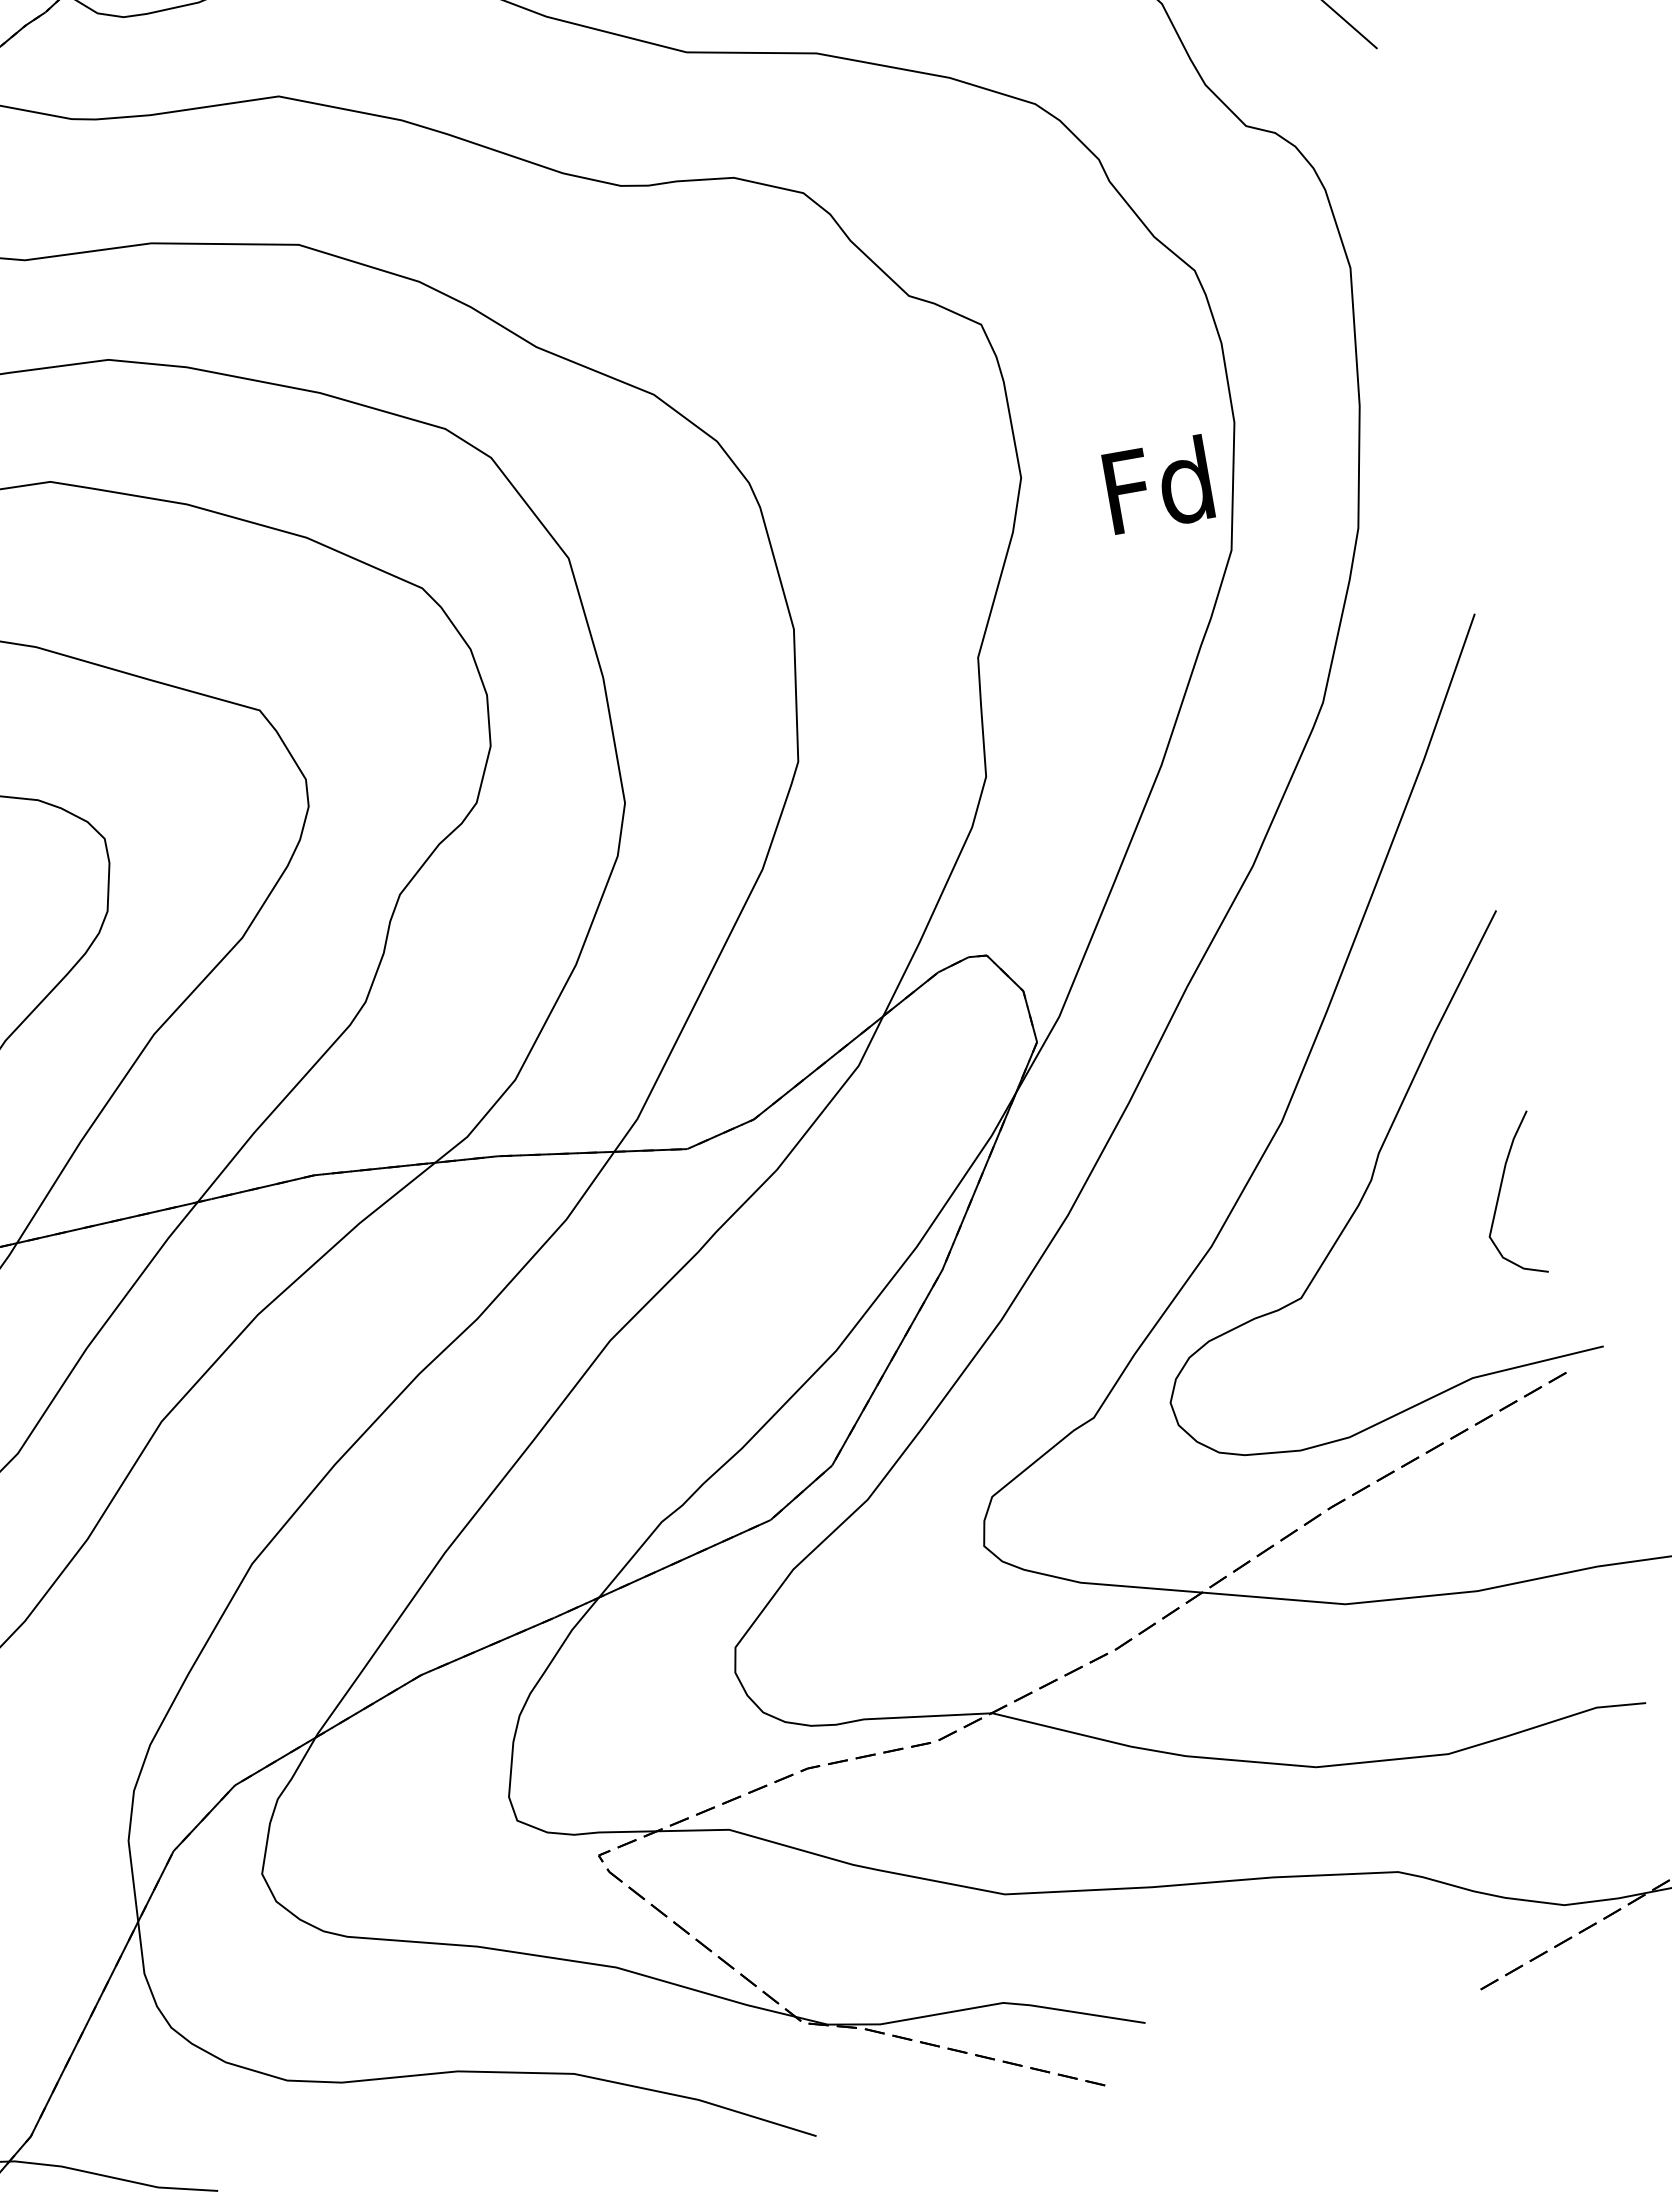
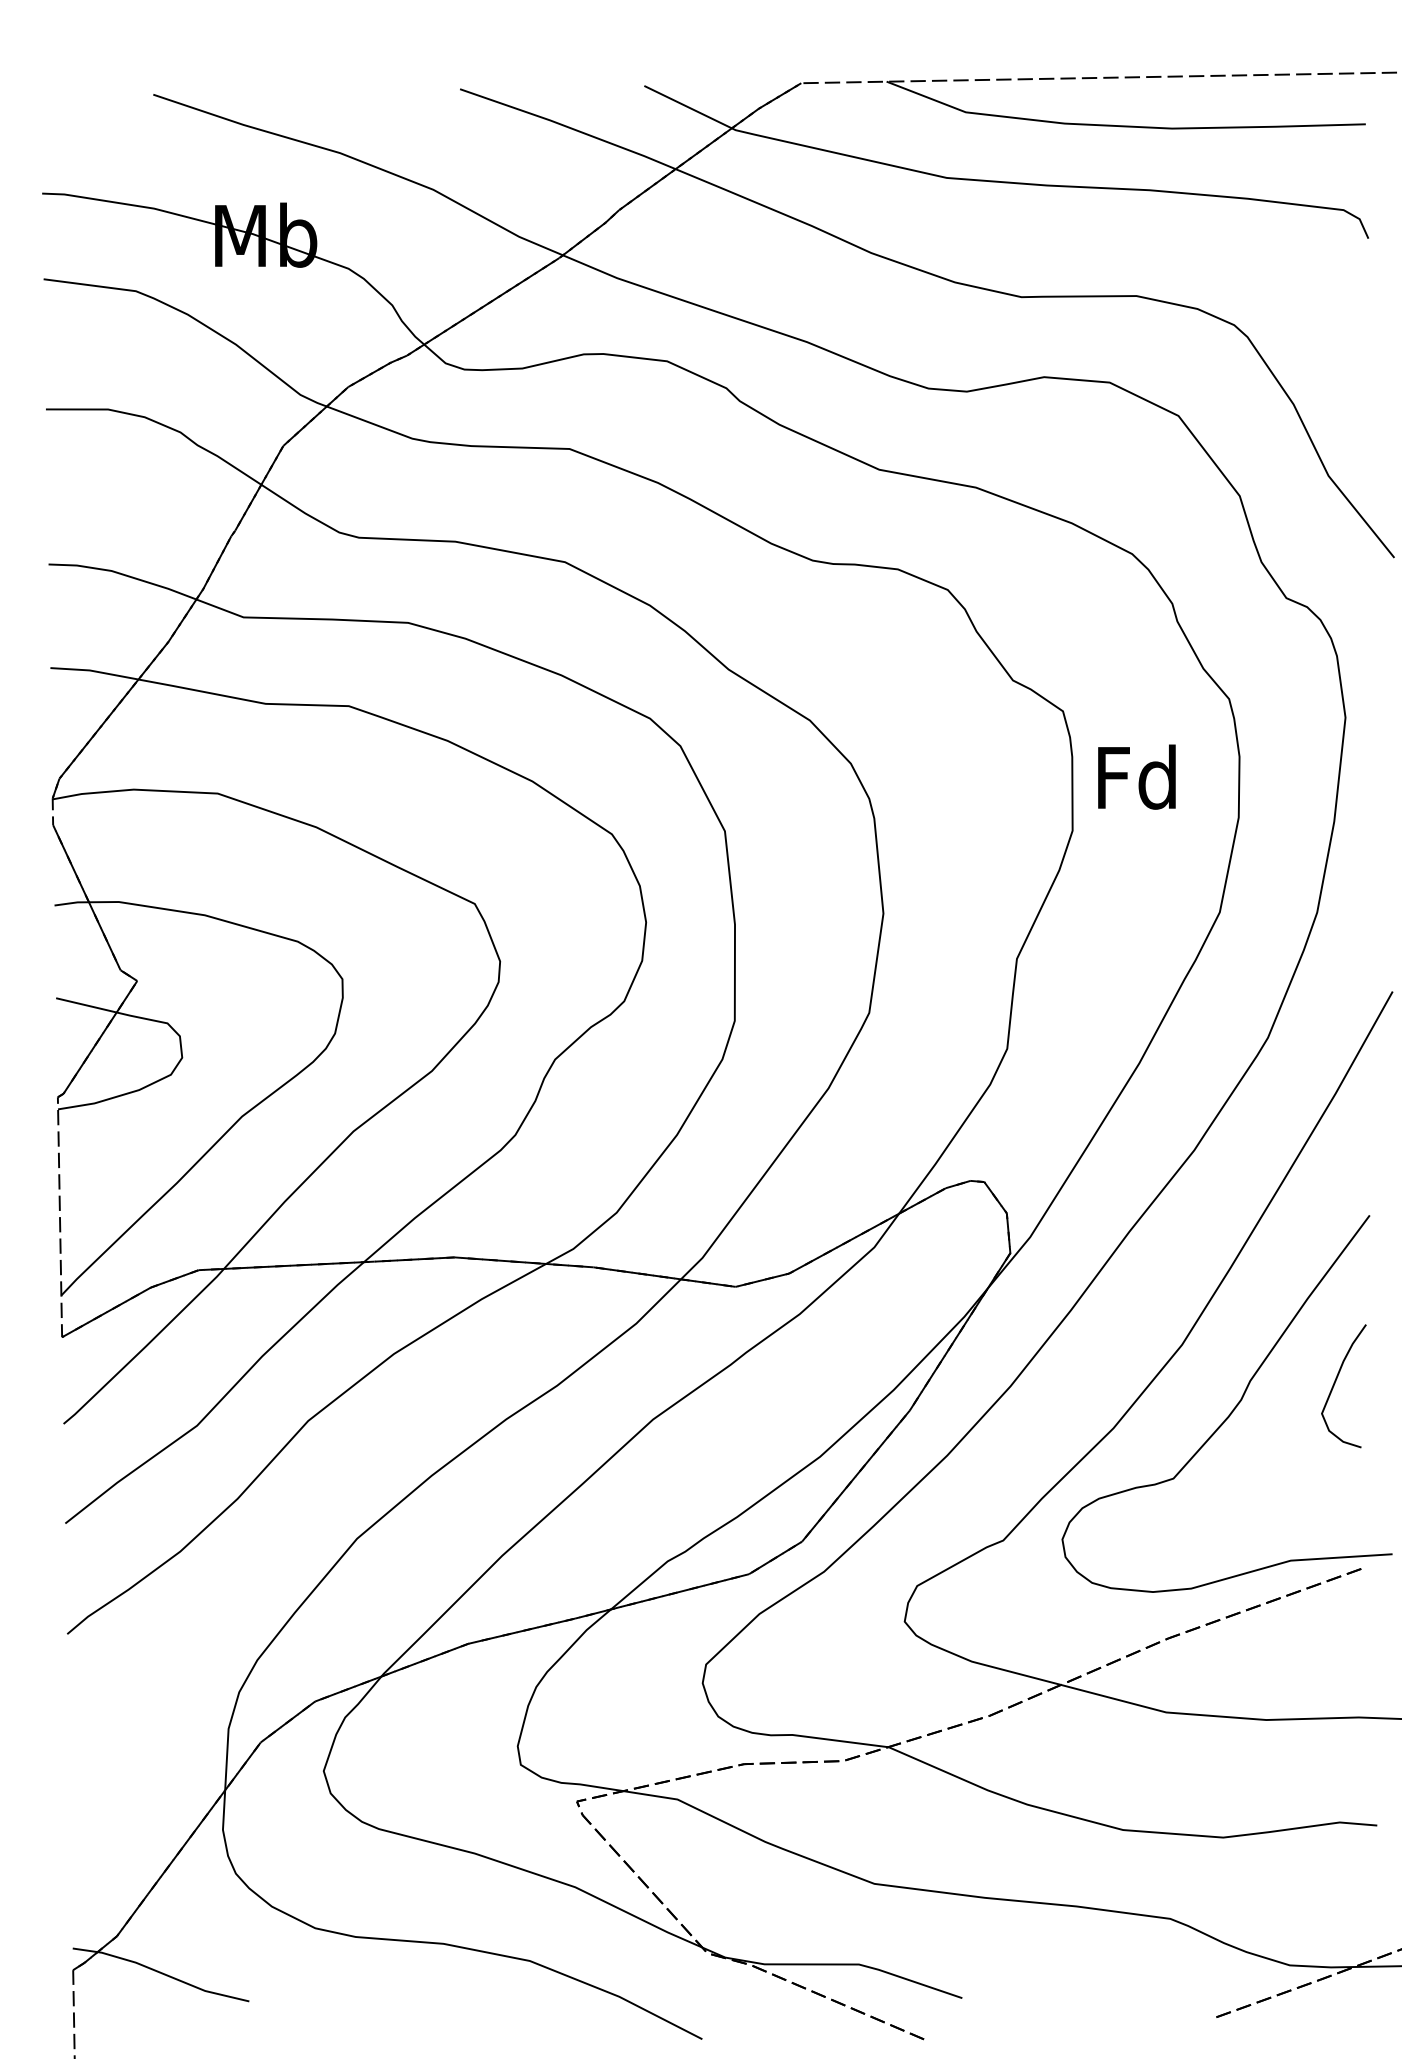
text: (1157, 484) -> (1136, 776), moved
curve: (1500, 1194) -> (1335, 1383), moved

